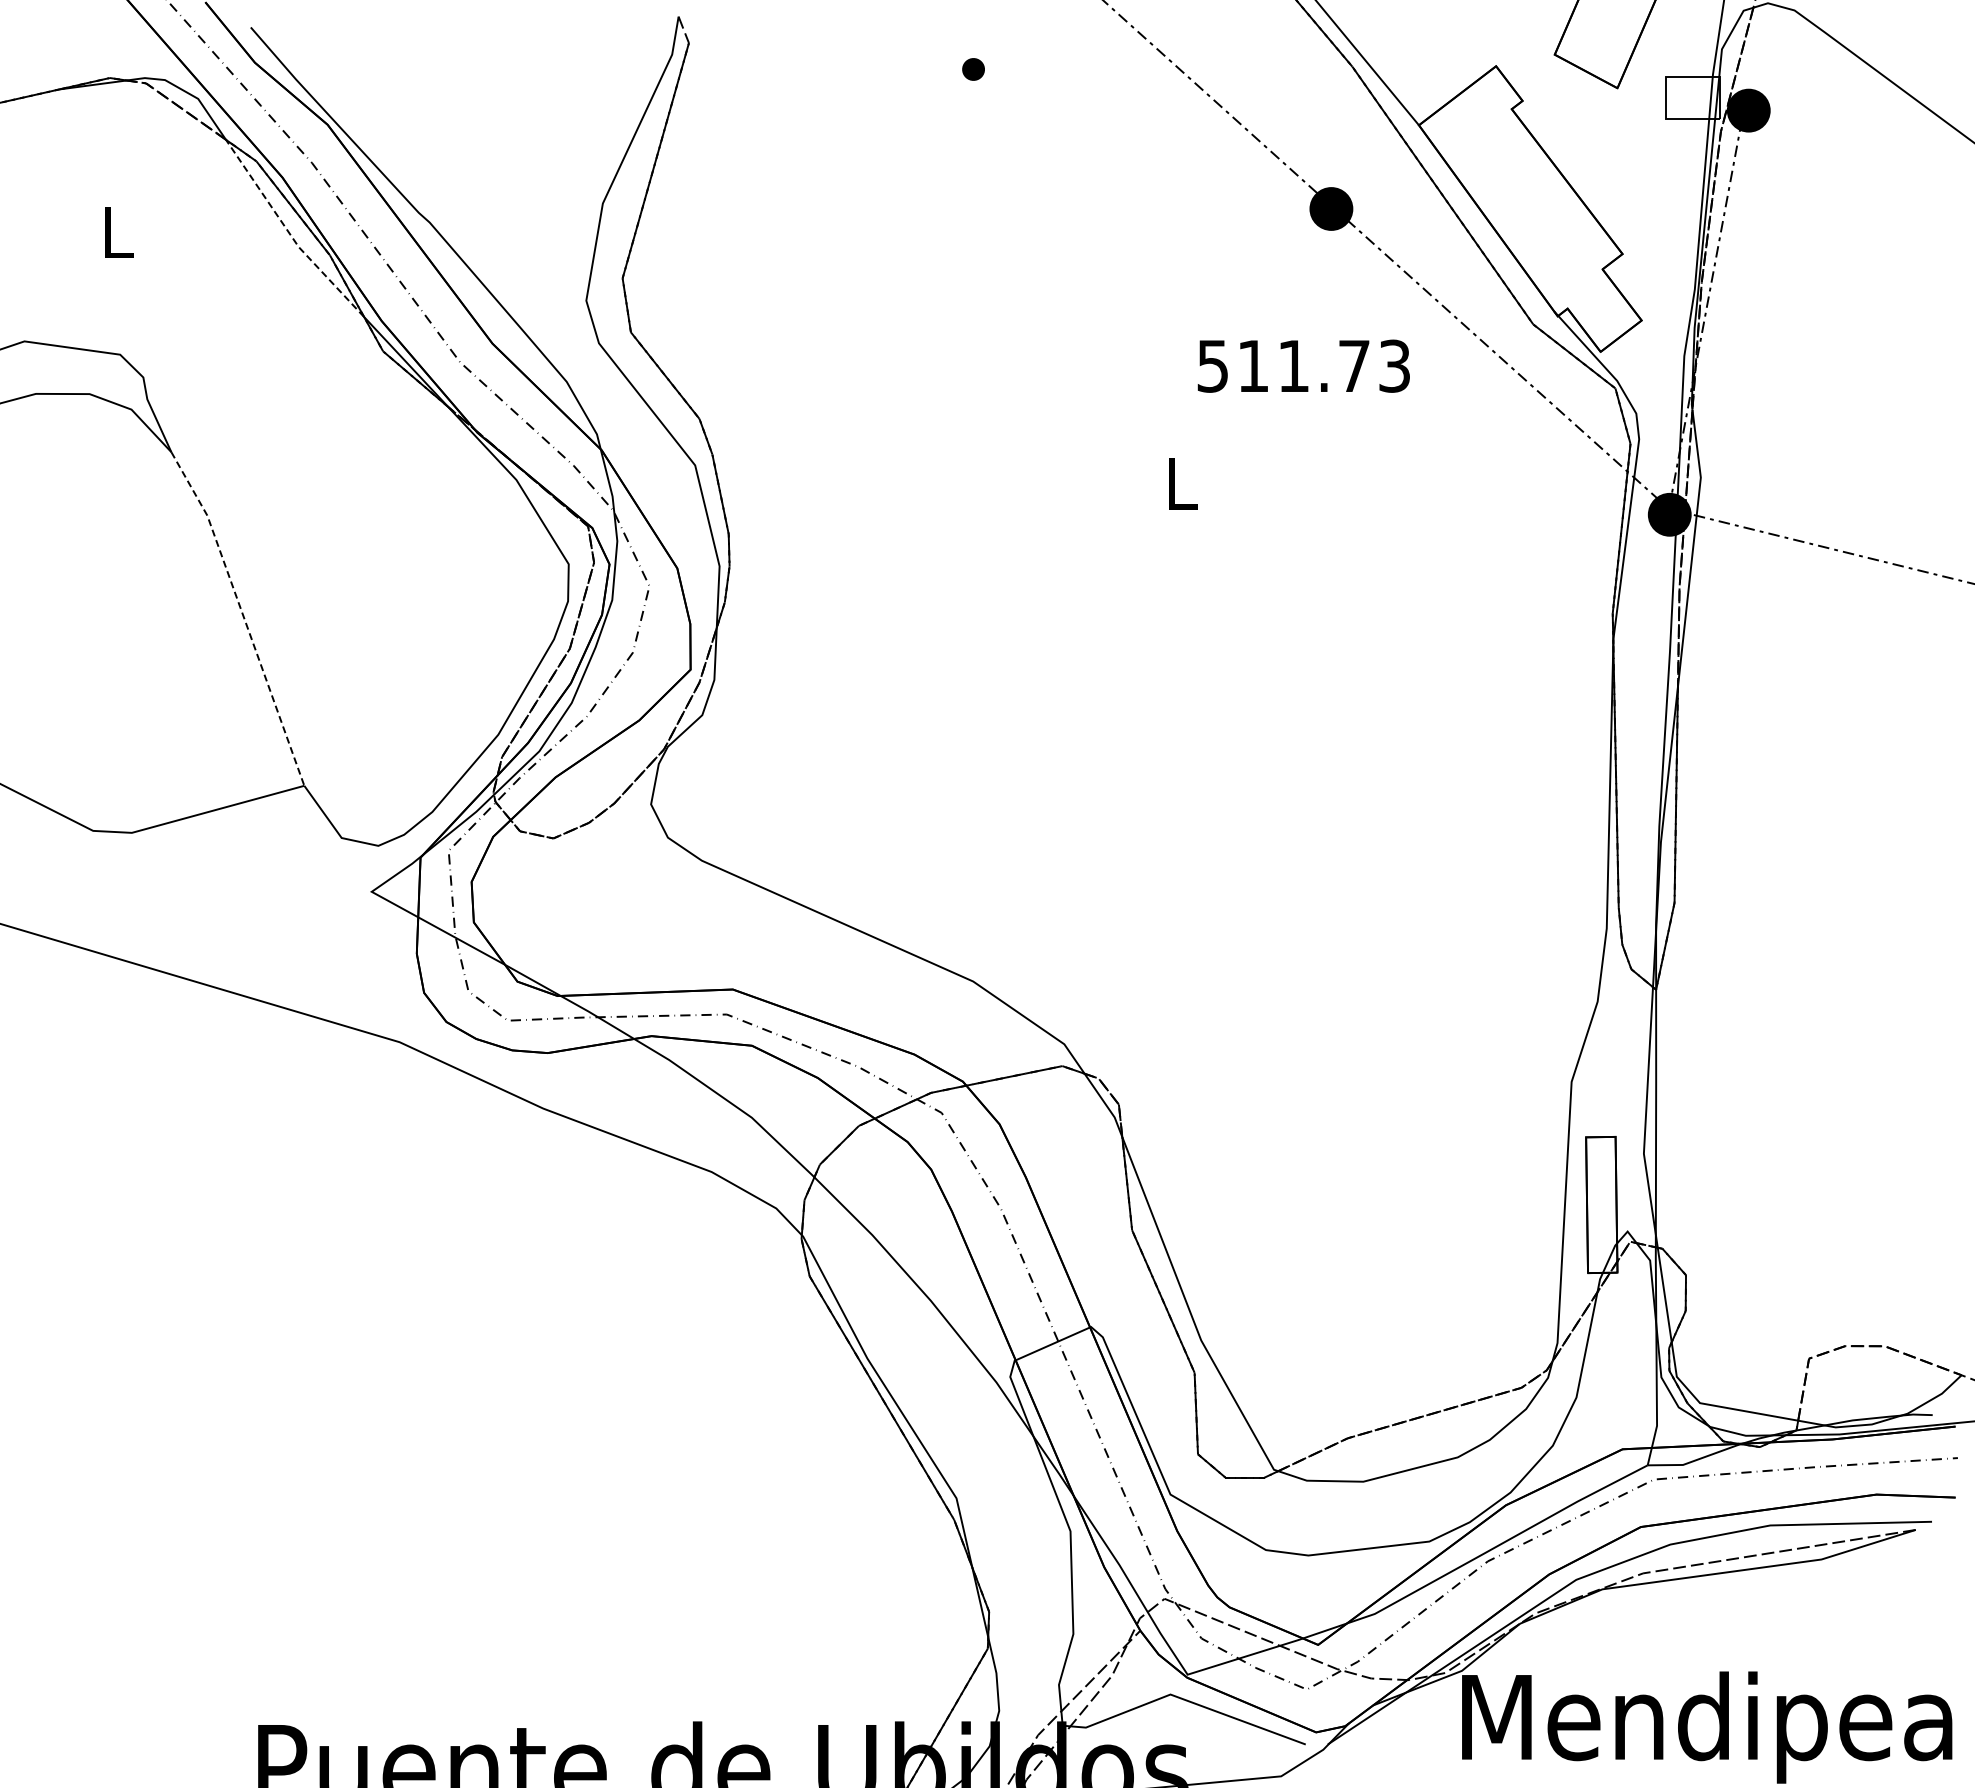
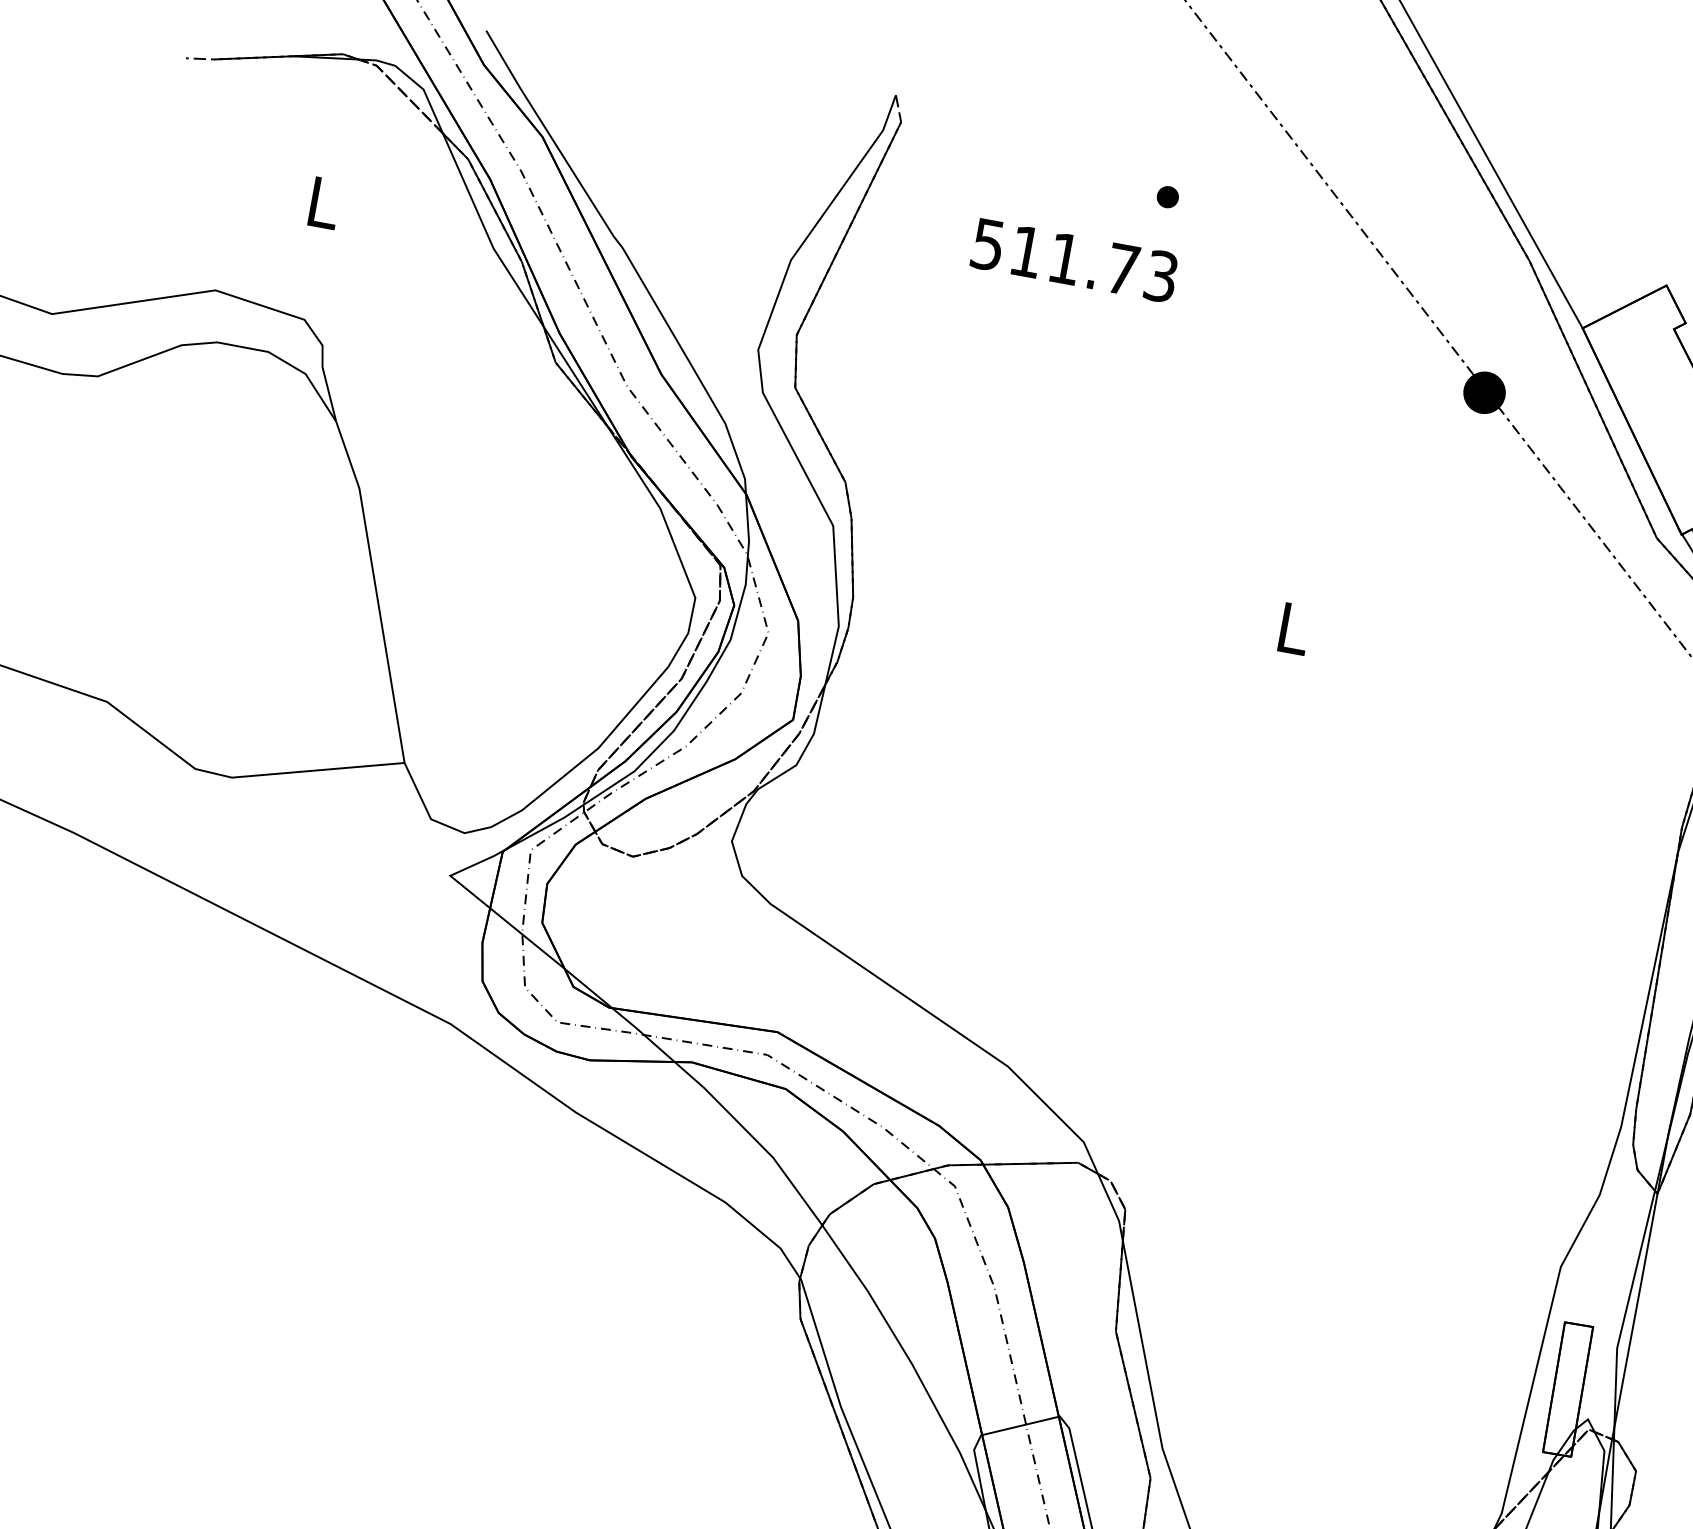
line: (289, 233) -> (487, 233), dashed -> solid
text: (1303, 365) -> (1074, 259), moved
line: (243, 615) -> (376, 589), dashed -> solid

